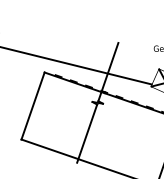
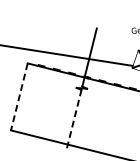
line: (32, 106) -> (18, 97), solid -> dashed
line: (87, 133) -> (74, 118), solid -> dashed

